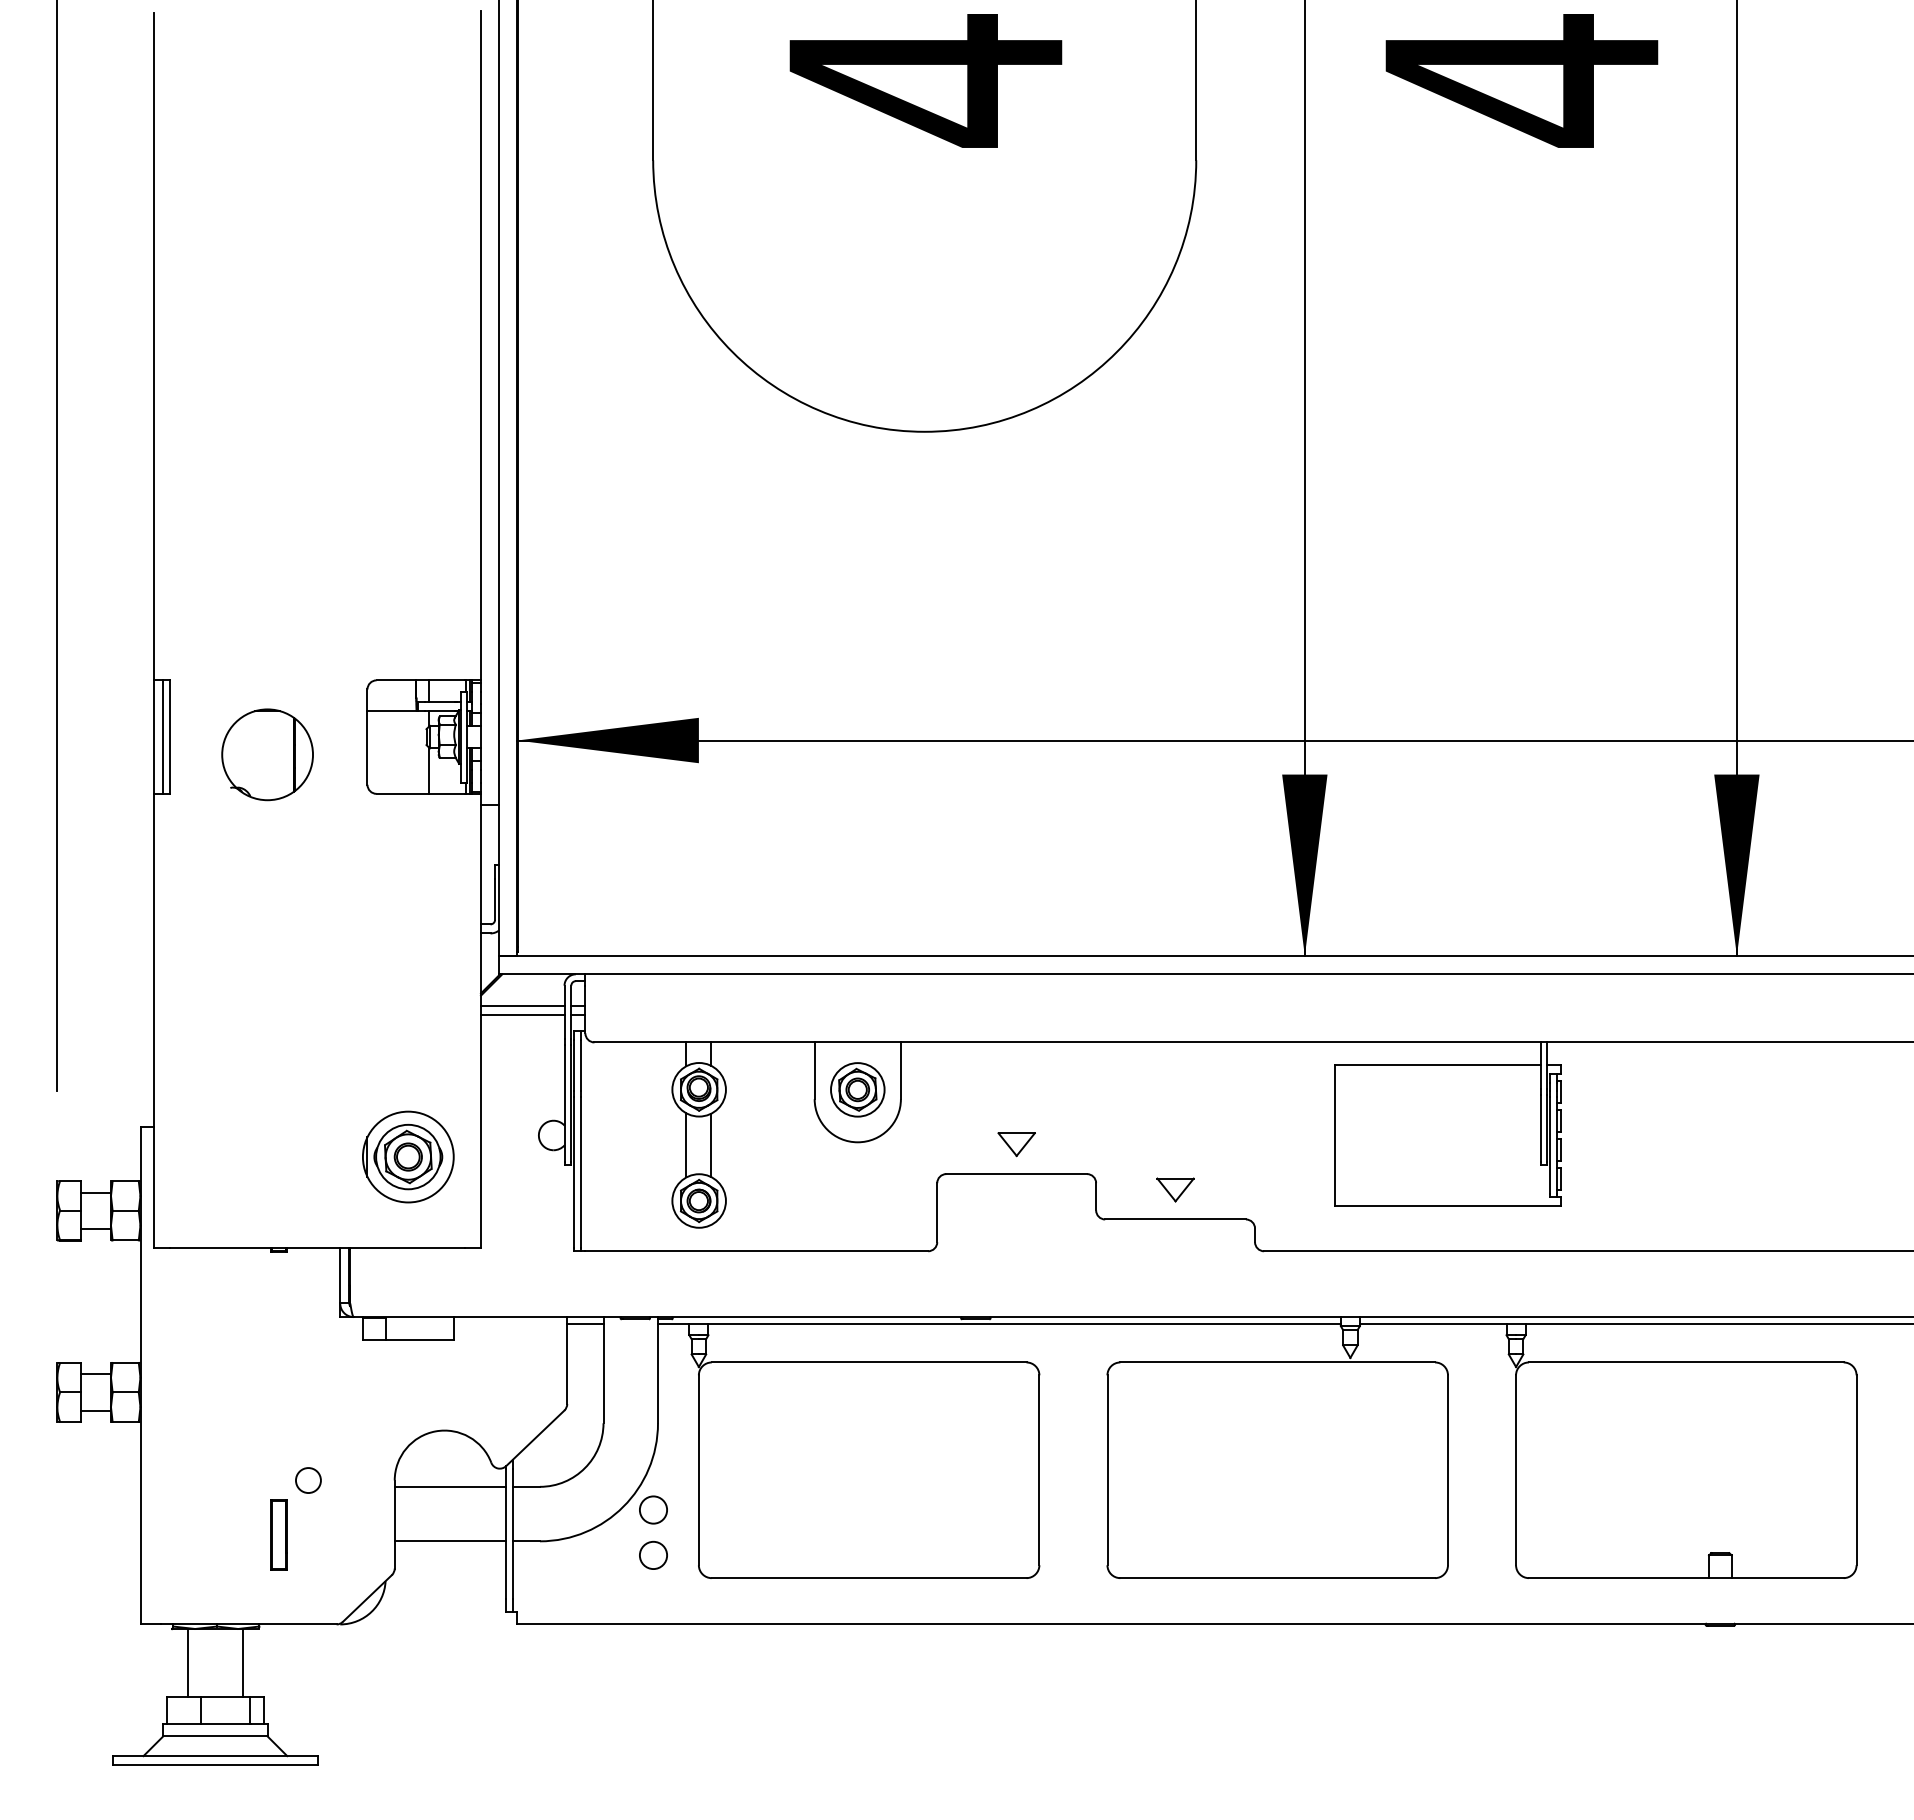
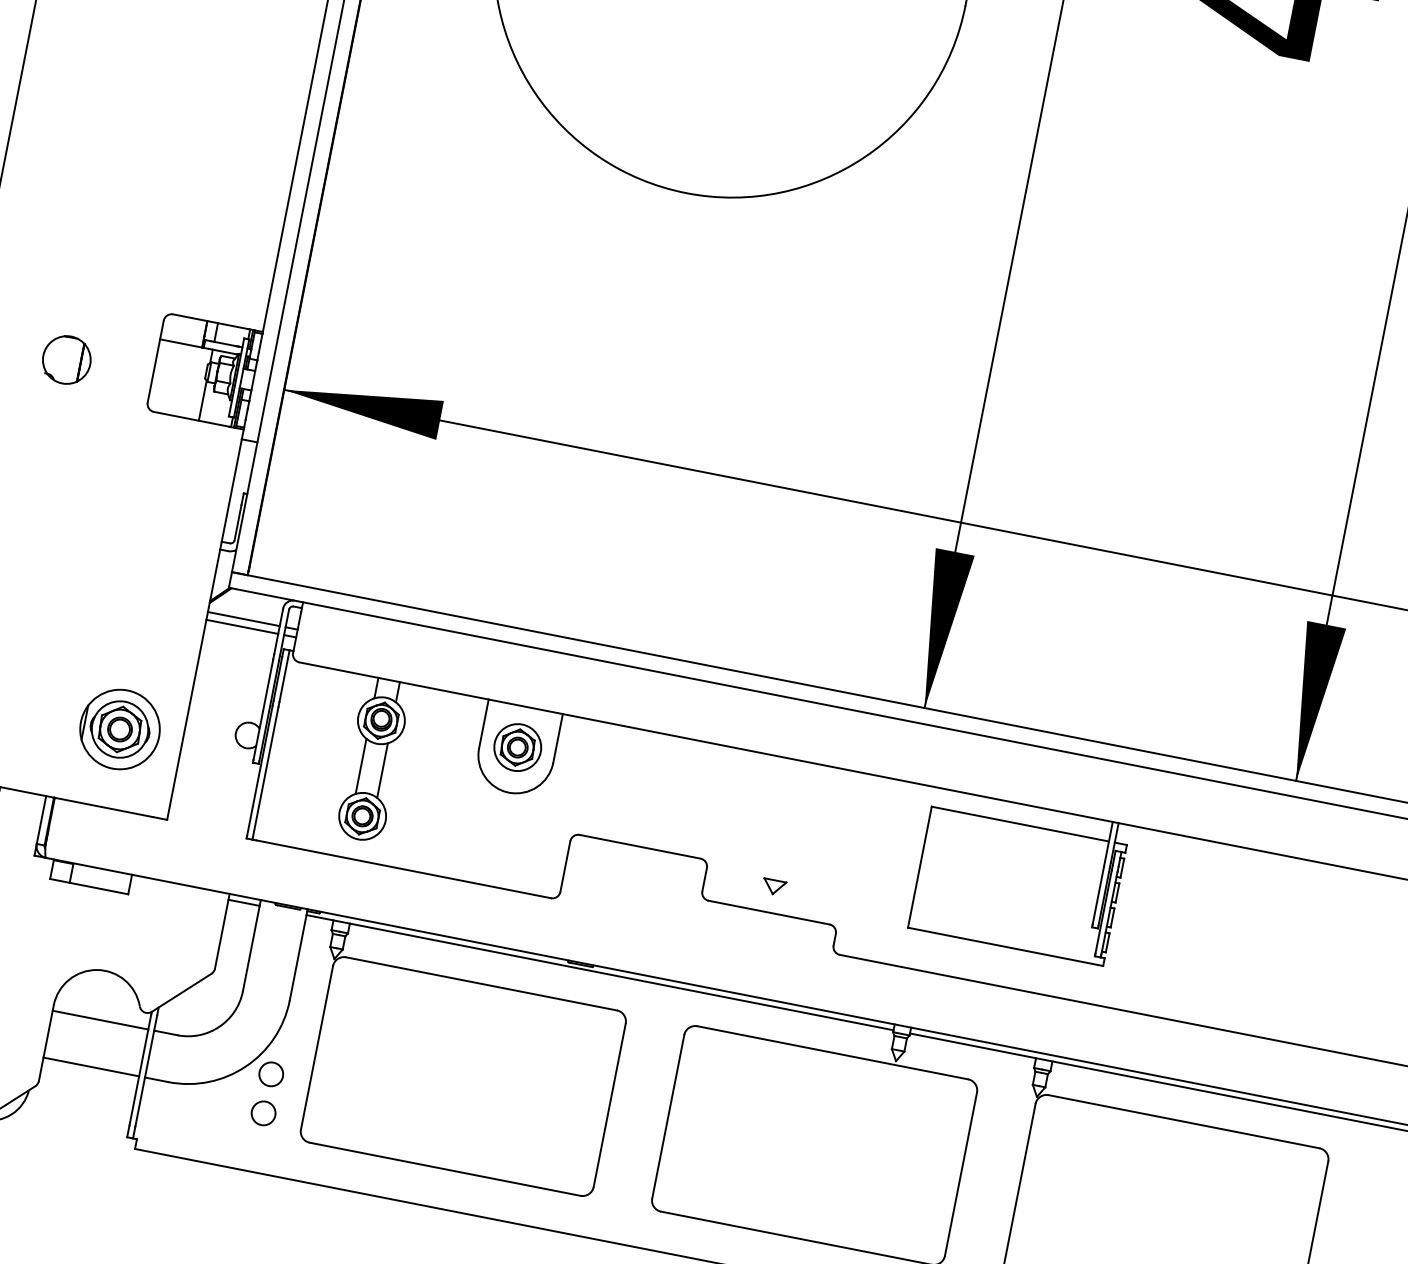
part: (267, 754) -> (66, 359), size x0.6
part: (1016, 1144) -> (645, 821), removed
part: (1175, 1189) -> (774, 886), size x0.7

